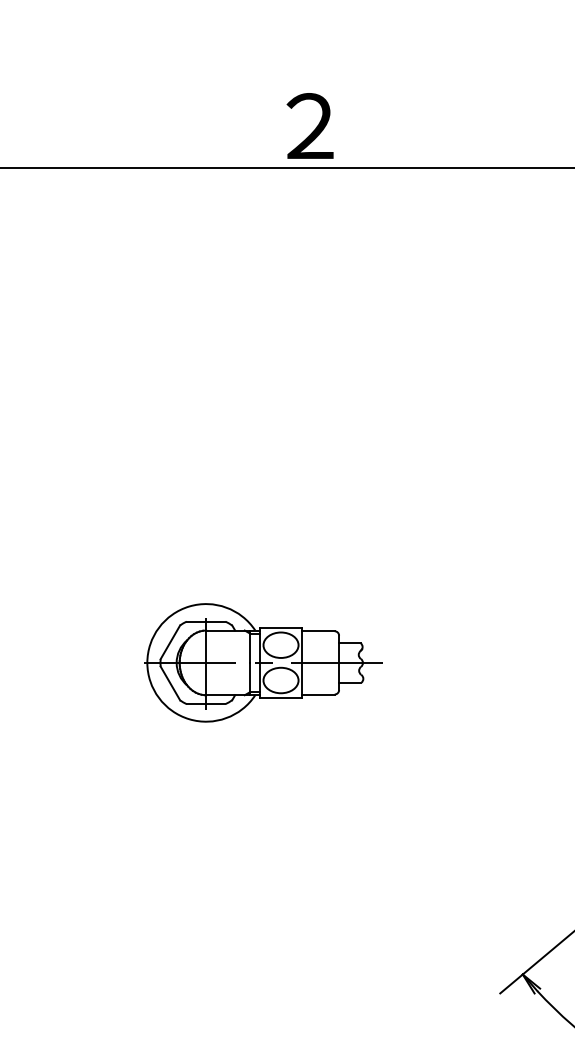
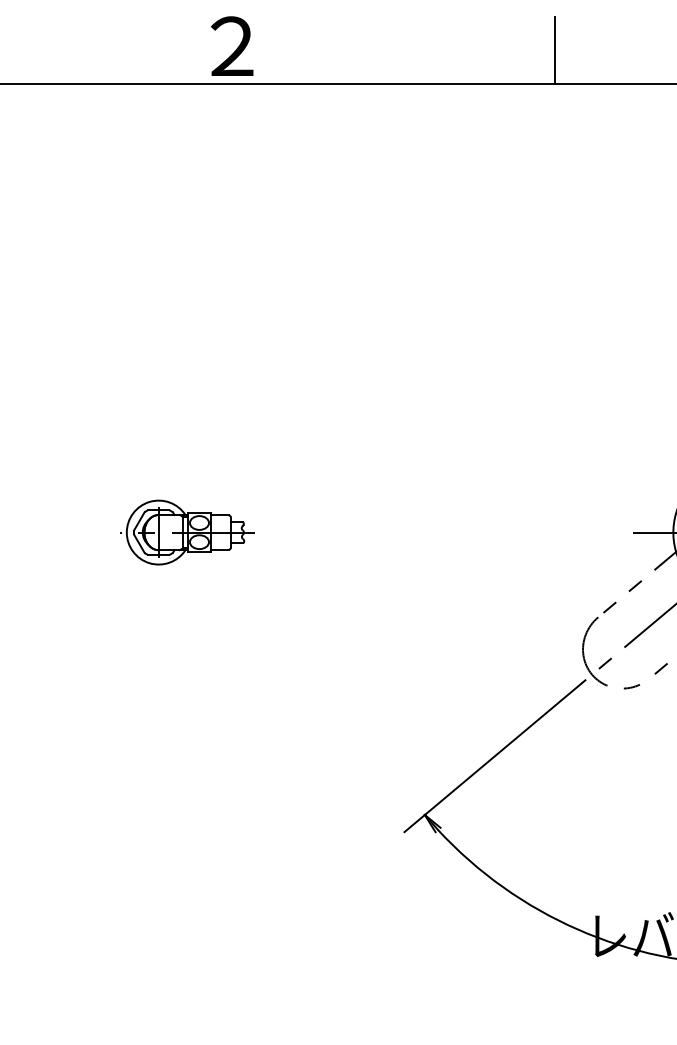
part: (263, 662) -> (189, 532), size x0.6

